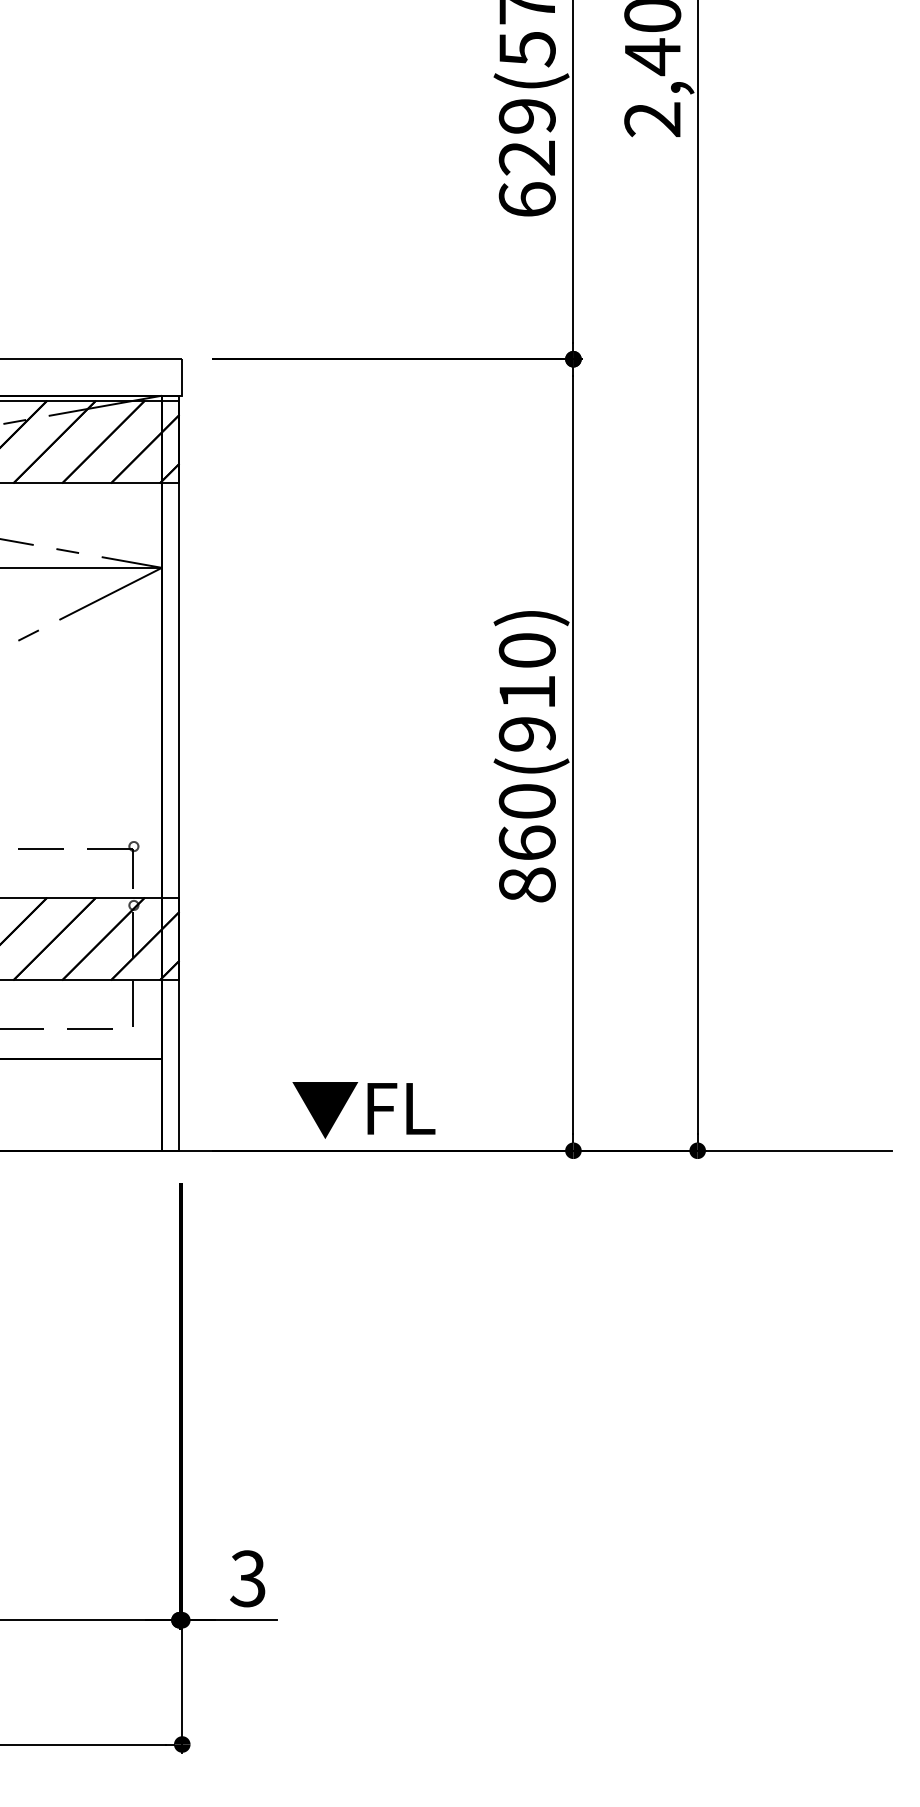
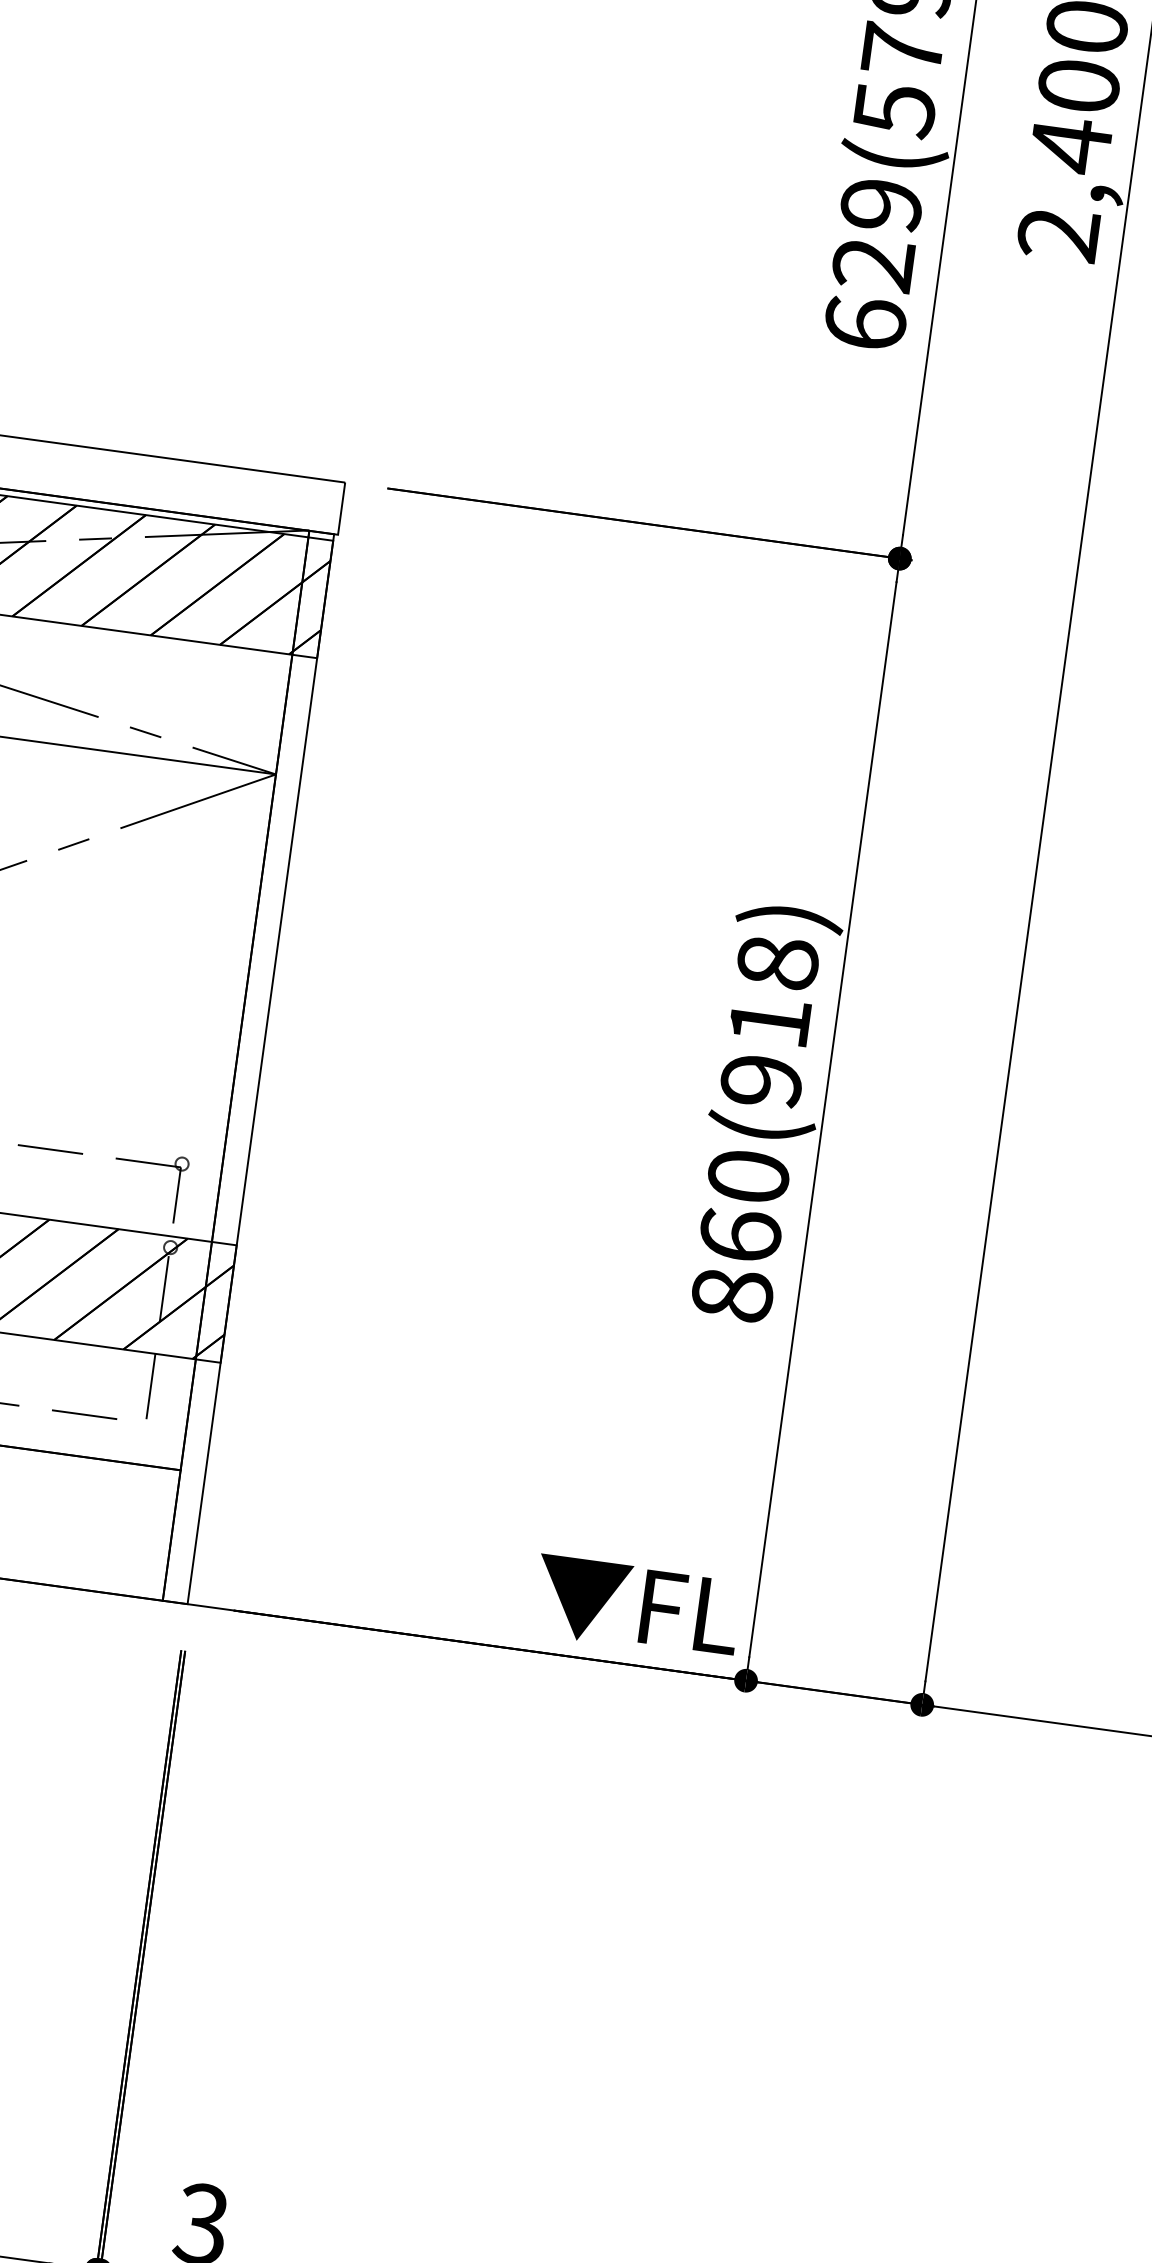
text: (526, 650) -> (776, 962), 860(910) -> 860(918)
text: (363, 1110) -> (636, 1607), moved

